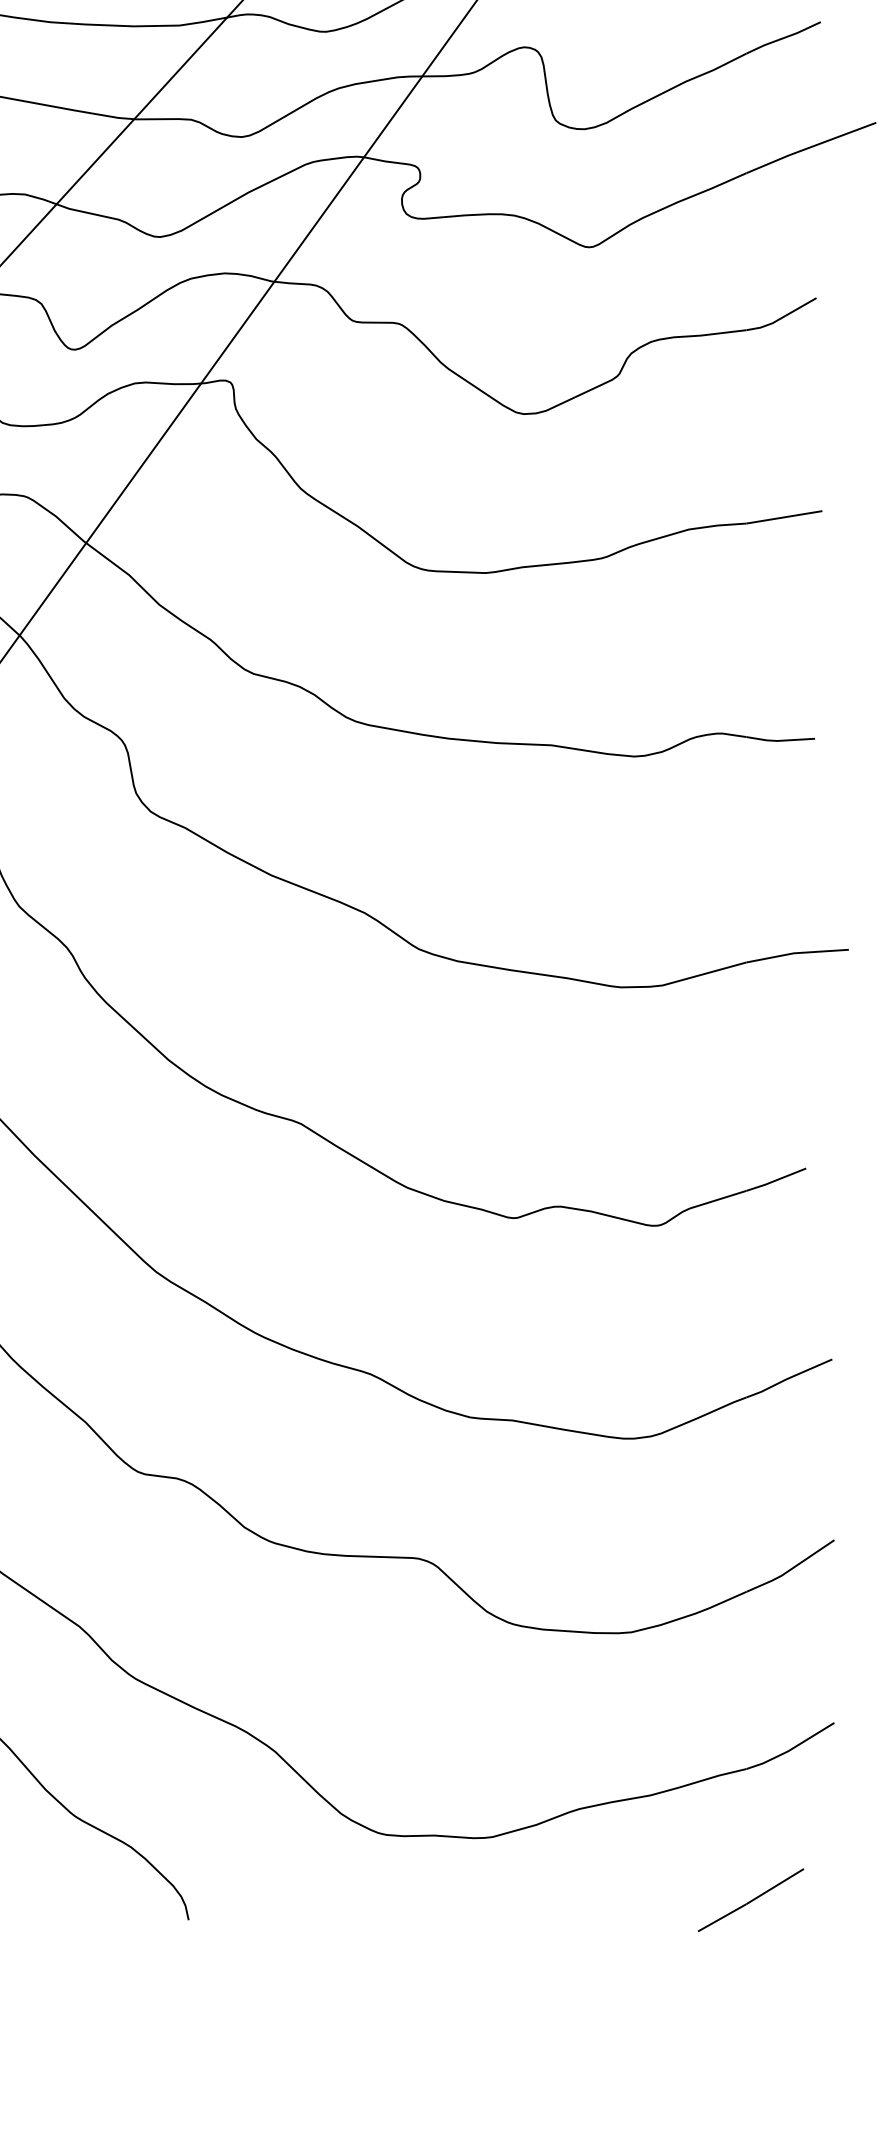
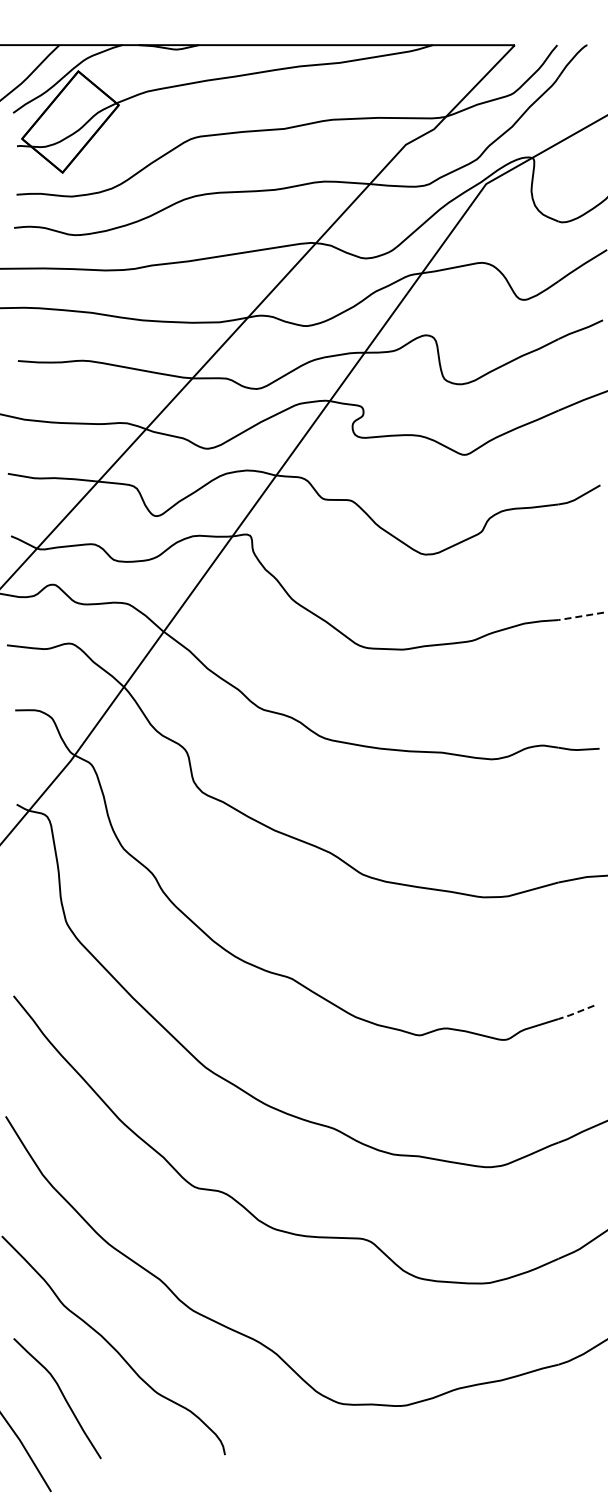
line: (784, 517) -> (581, 616), solid -> dashed
line: (776, 1179) -> (576, 1012), solid -> dashed
line: (751, 1899) -> (561, 1442), removed

